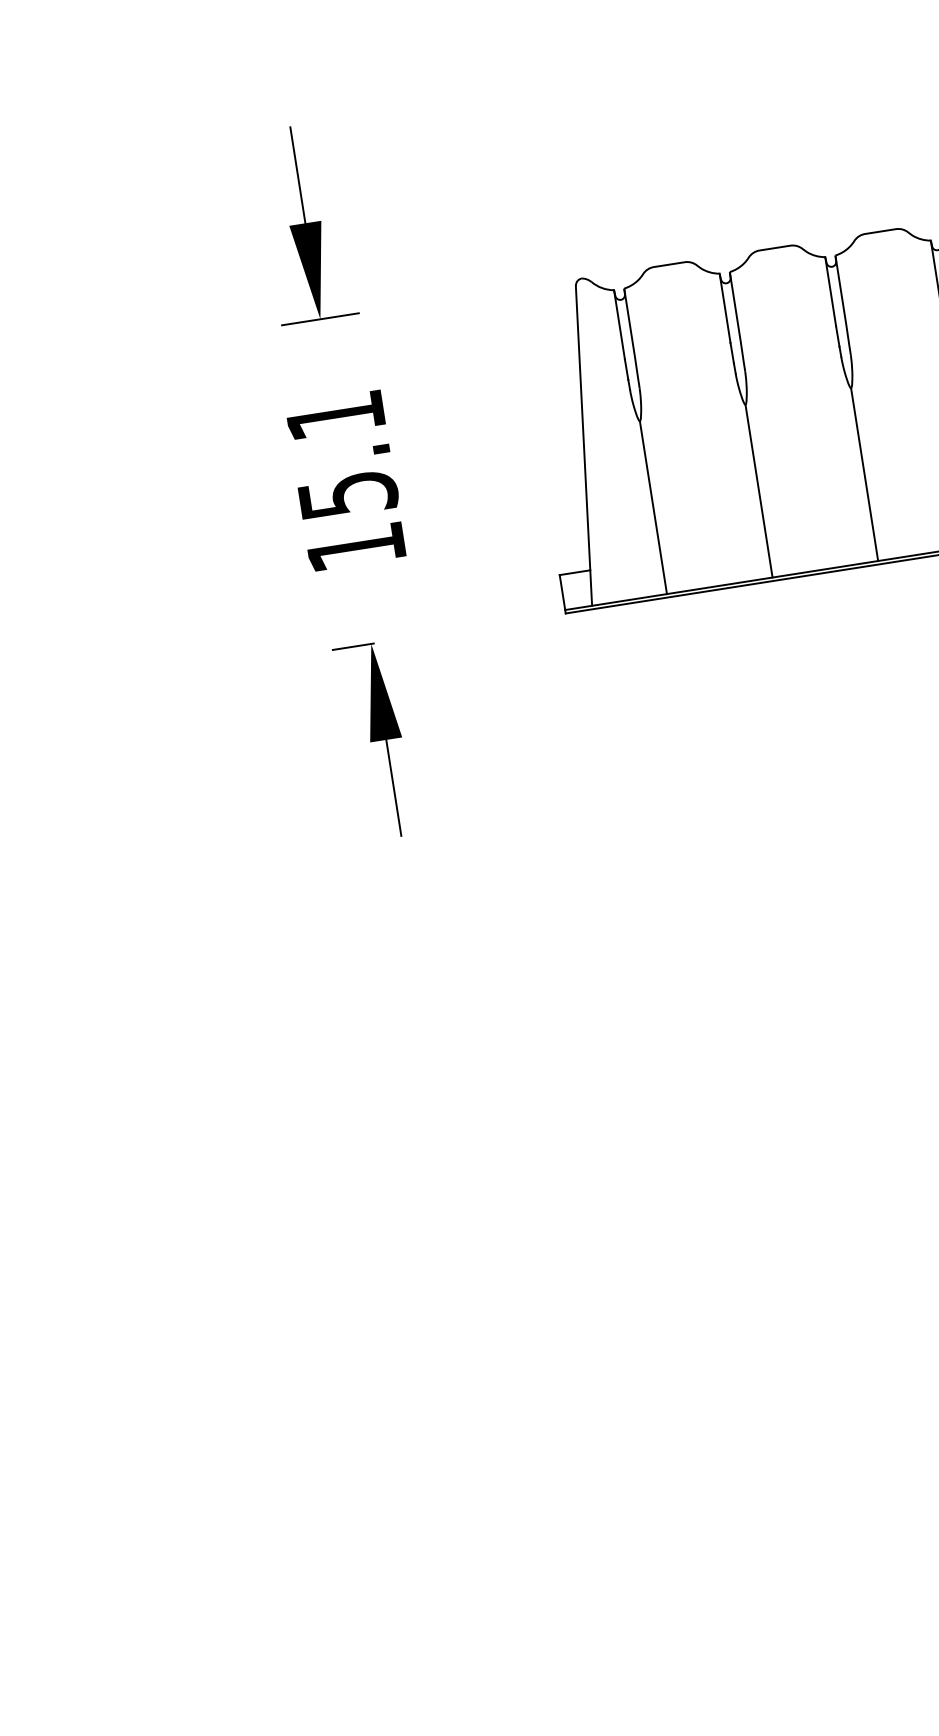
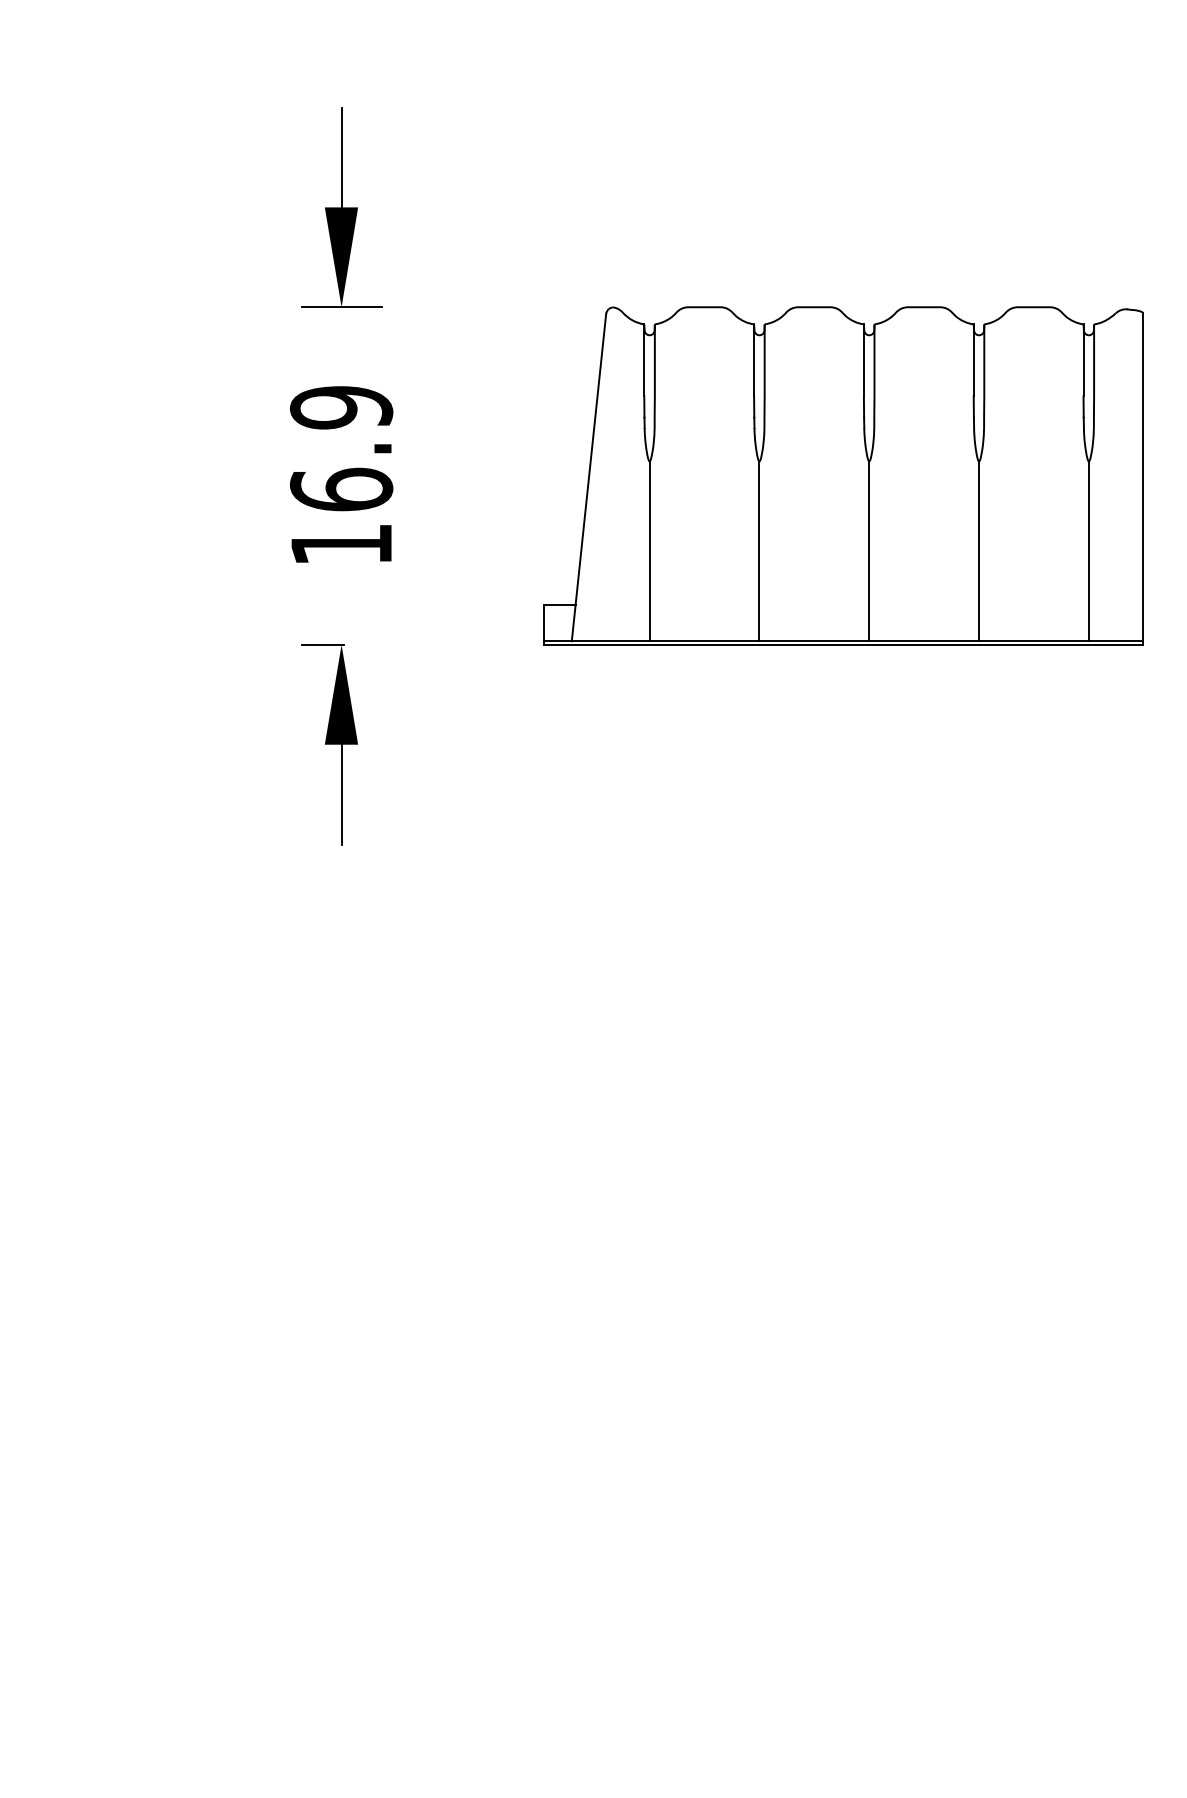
text: (341, 455) -> (341, 448), 15.1 -> 16.9

